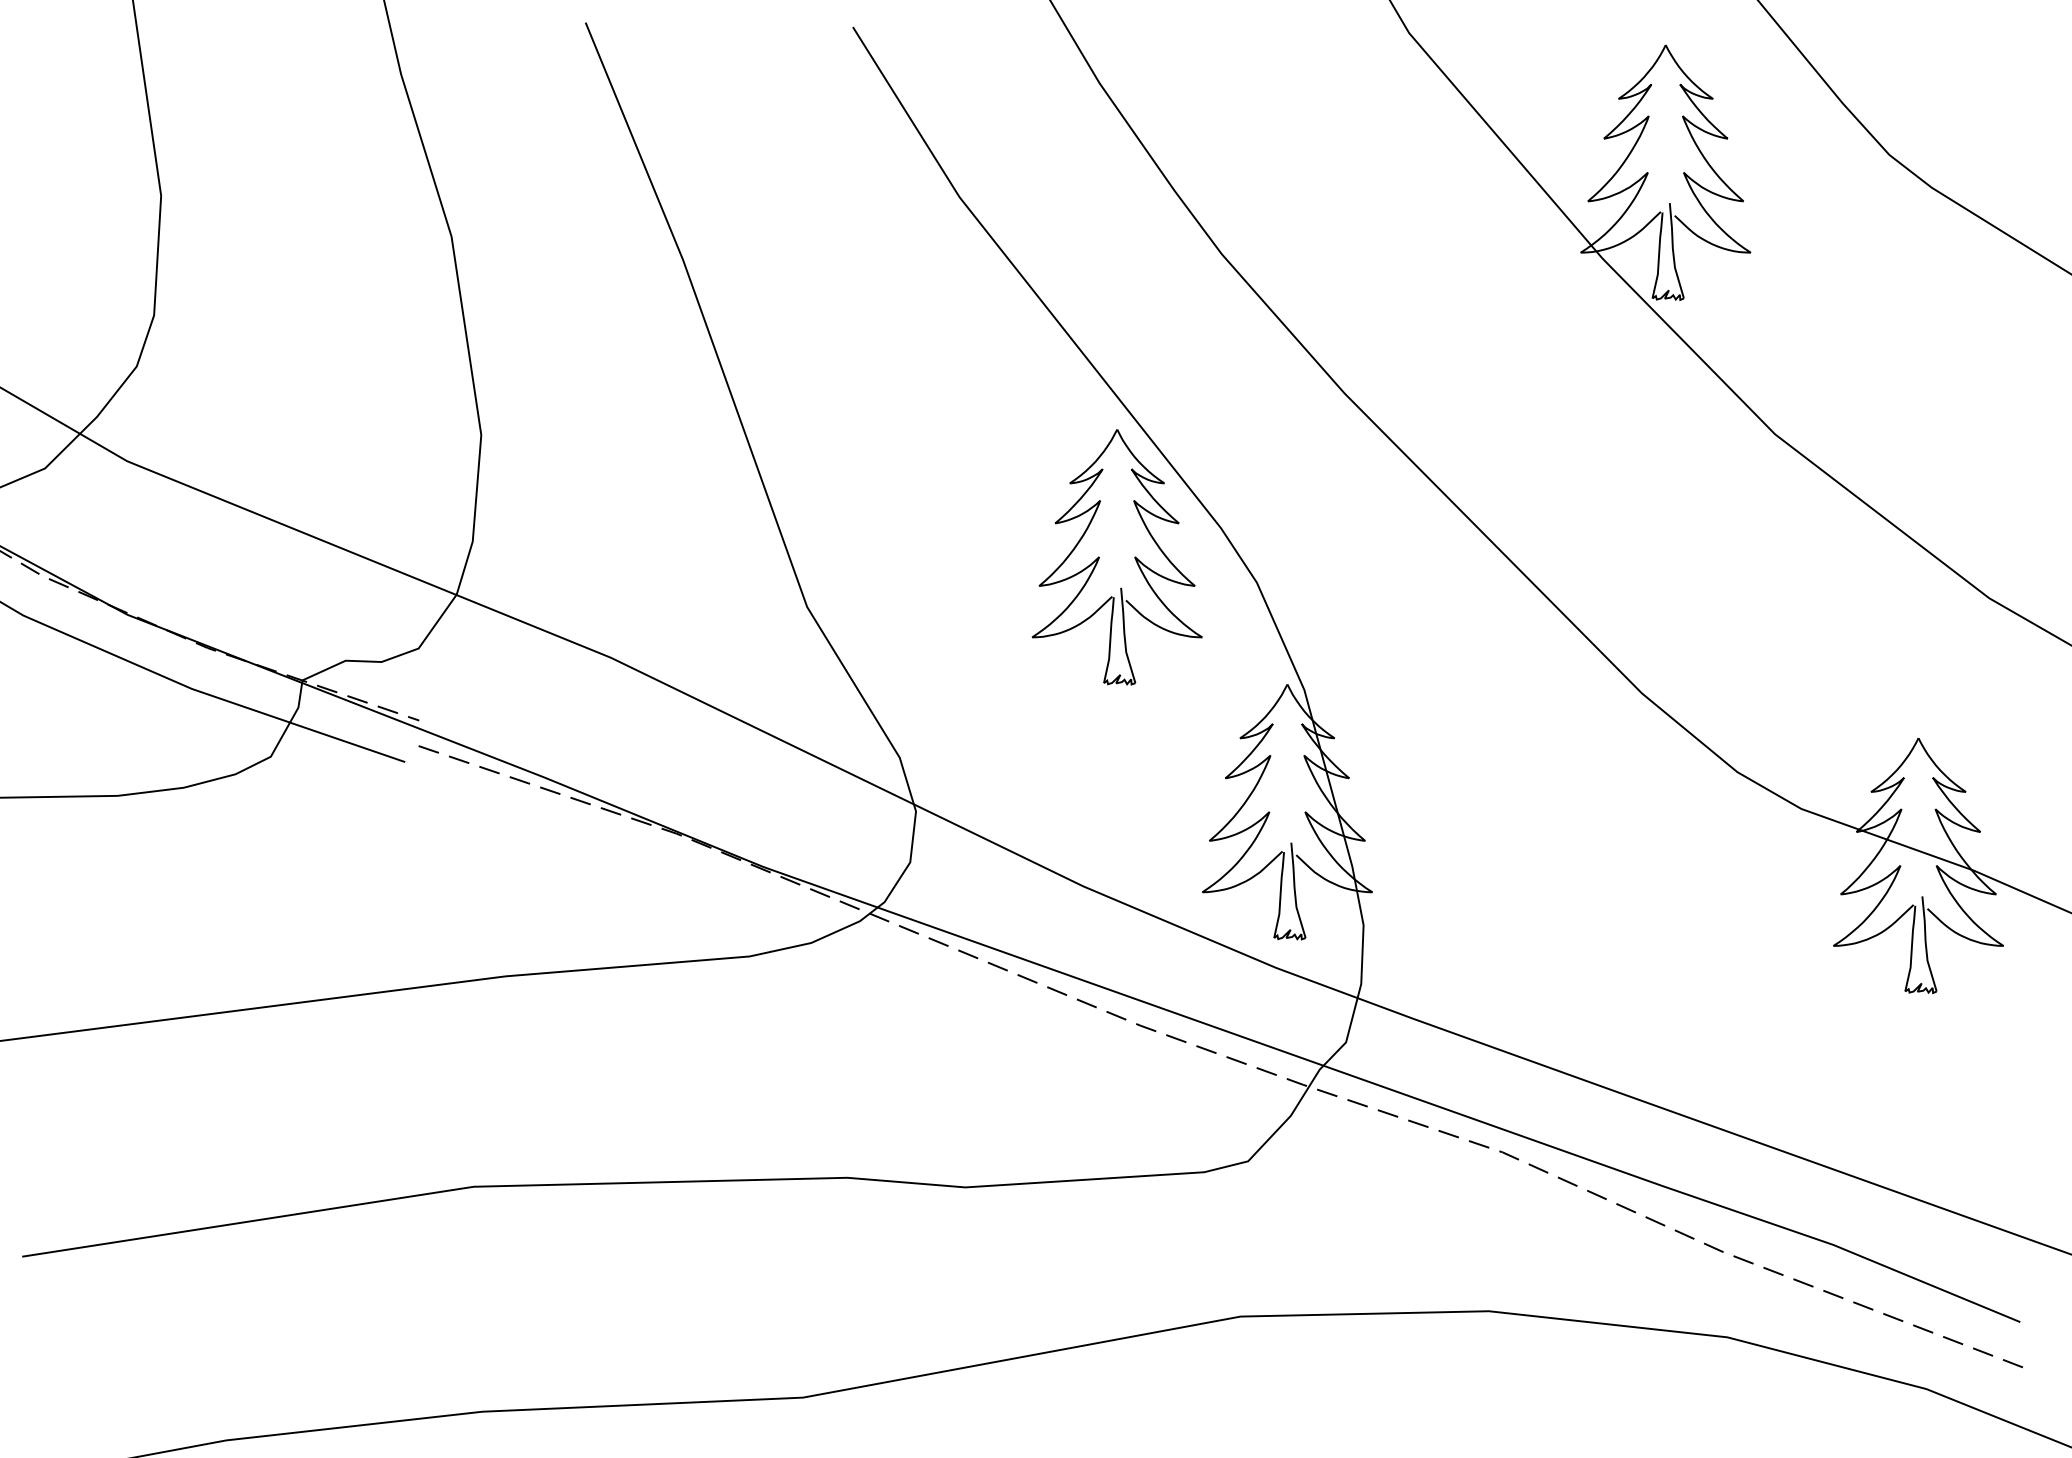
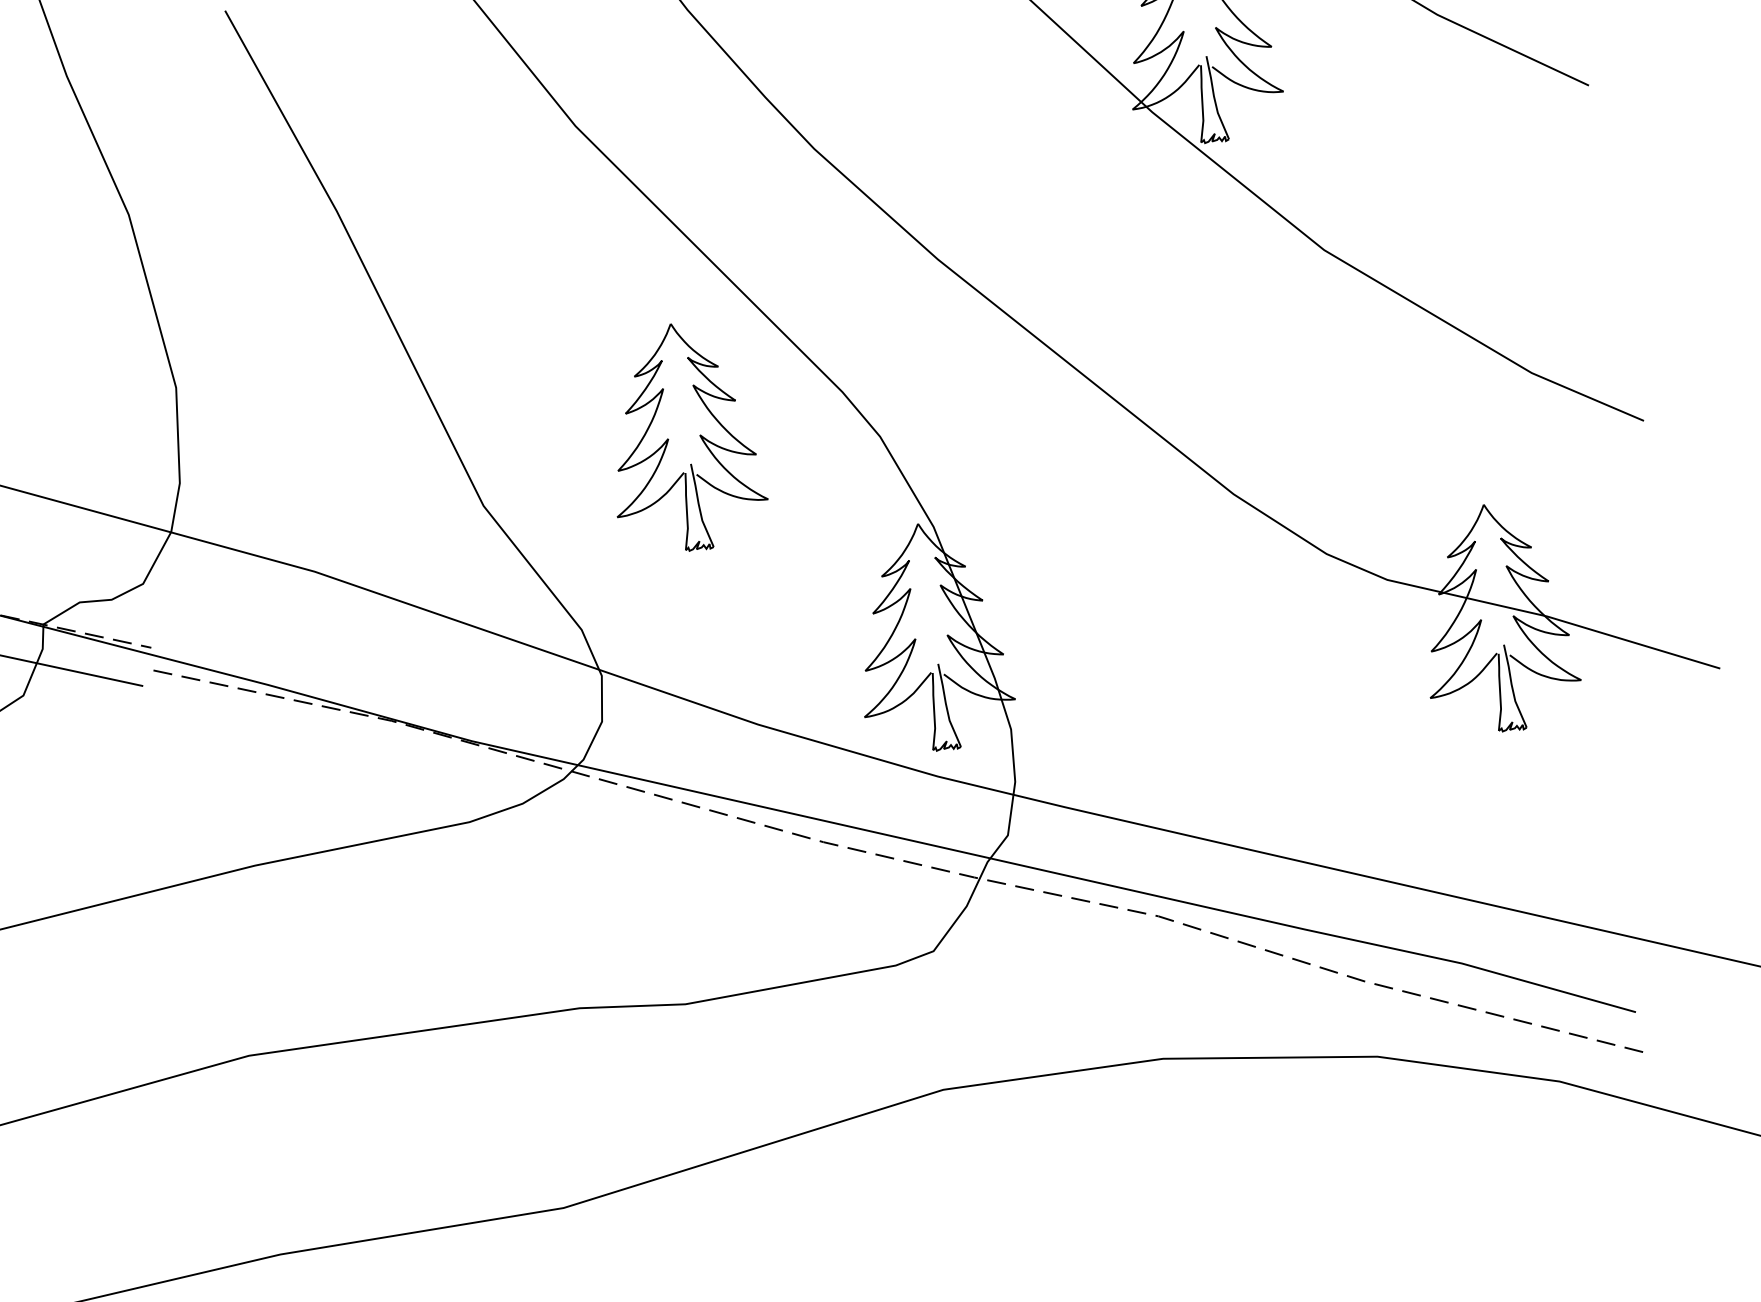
part: (1099, 557) -> (668, 439), moved

